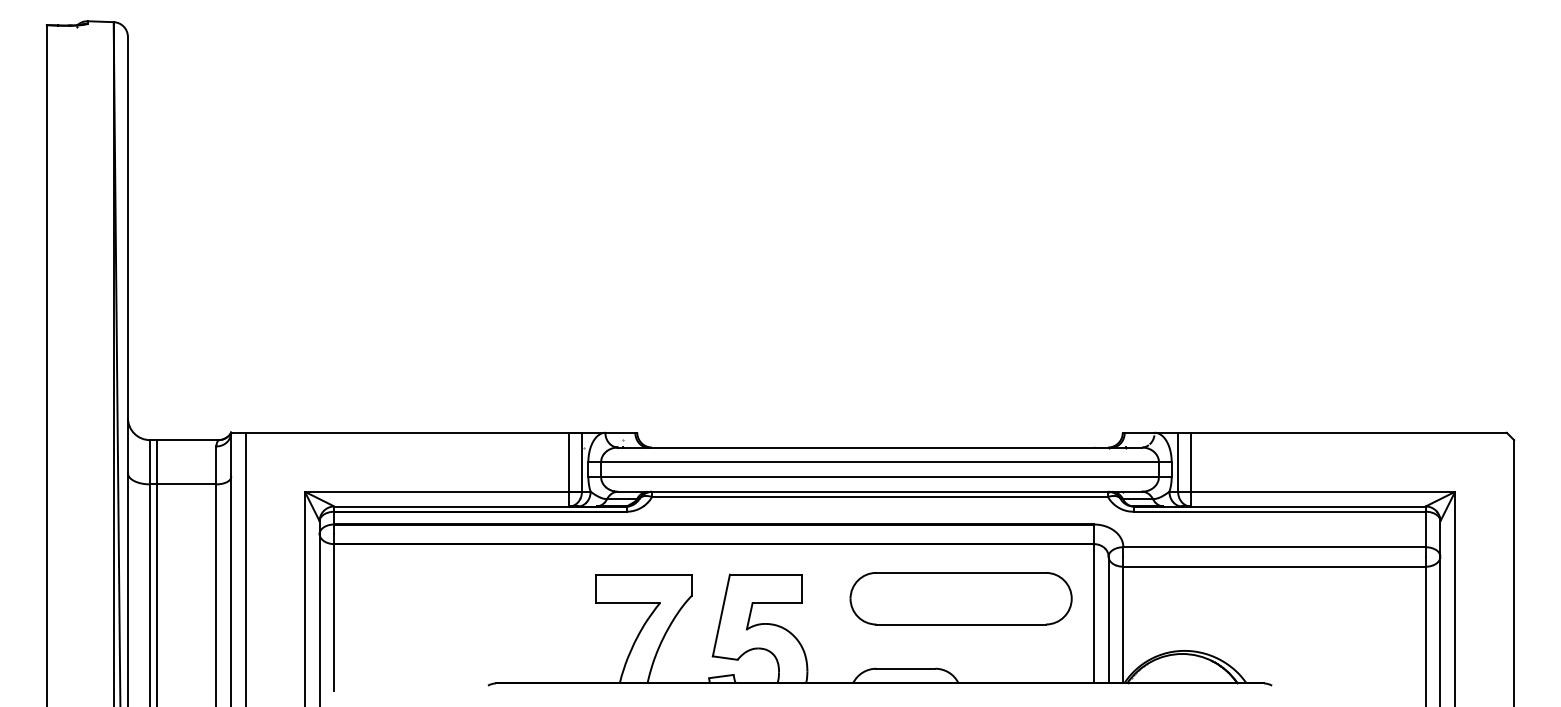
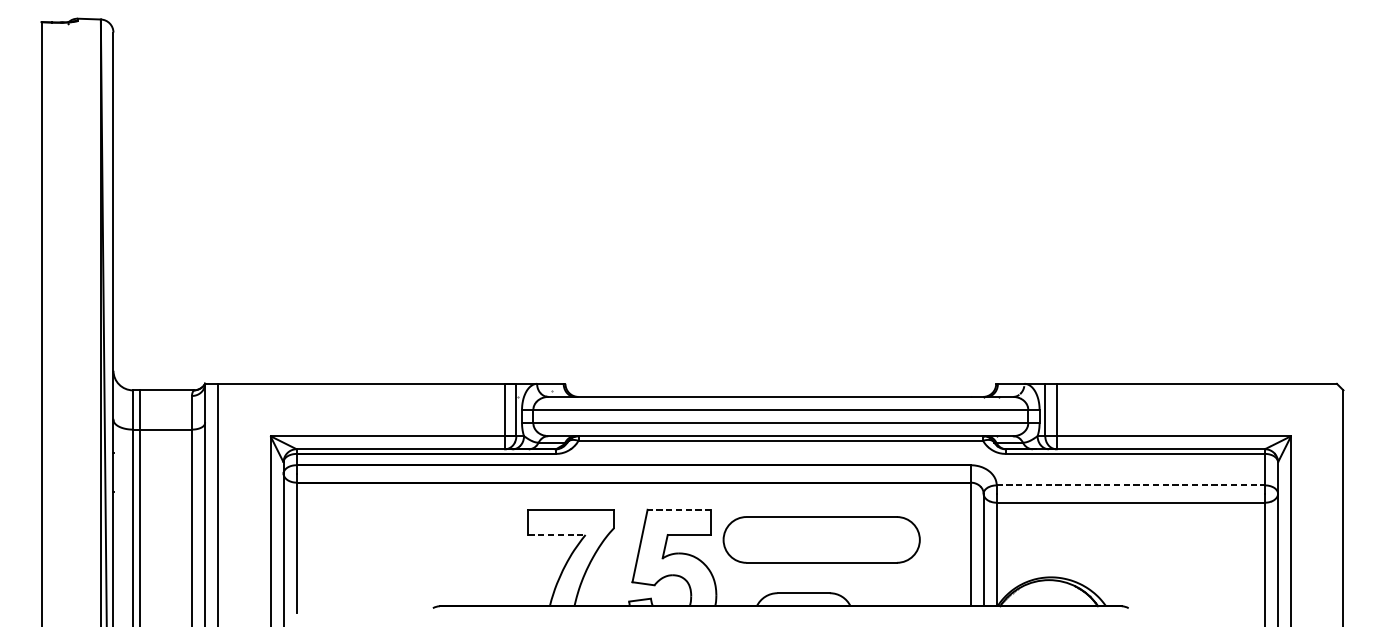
line: (1275, 547) -> (1131, 485), solid -> dashed
line: (765, 574) -> (679, 509), solid -> dashed
part: (960, 598) -> (821, 539), moved
line: (628, 603) -> (557, 535), solid -> dashed

